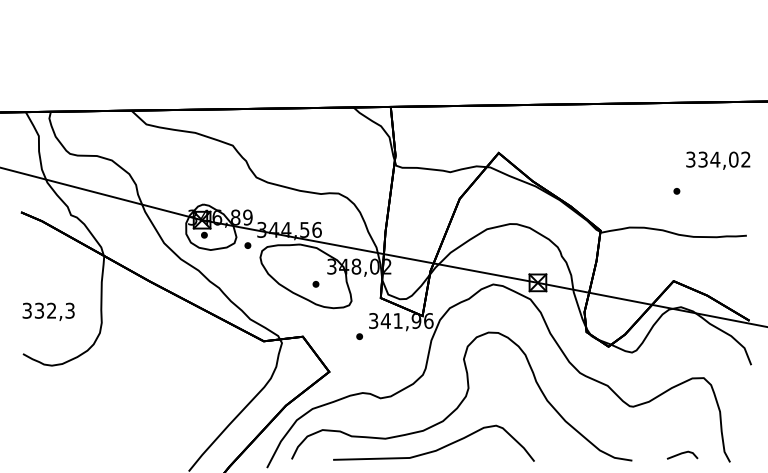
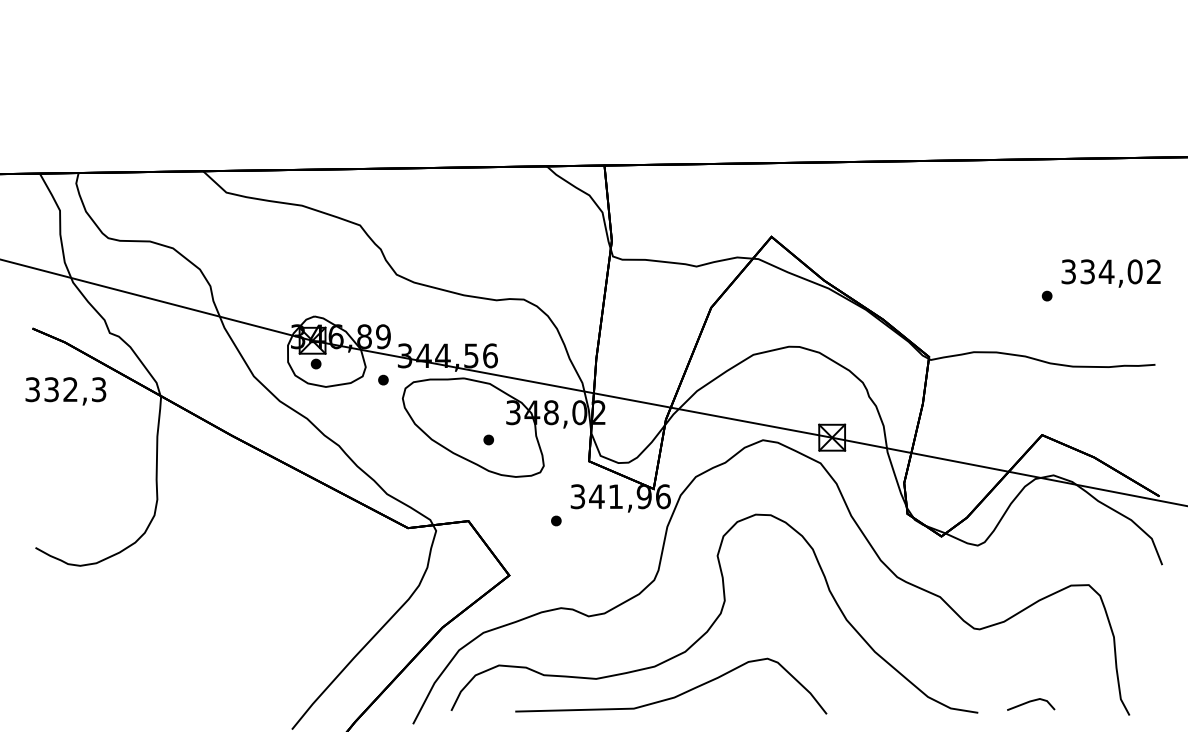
text: (718, 160) -> (1111, 273), moved
text: (48, 311) -> (65, 390), moved
line: (682, 454) -> (1031, 703), moved

